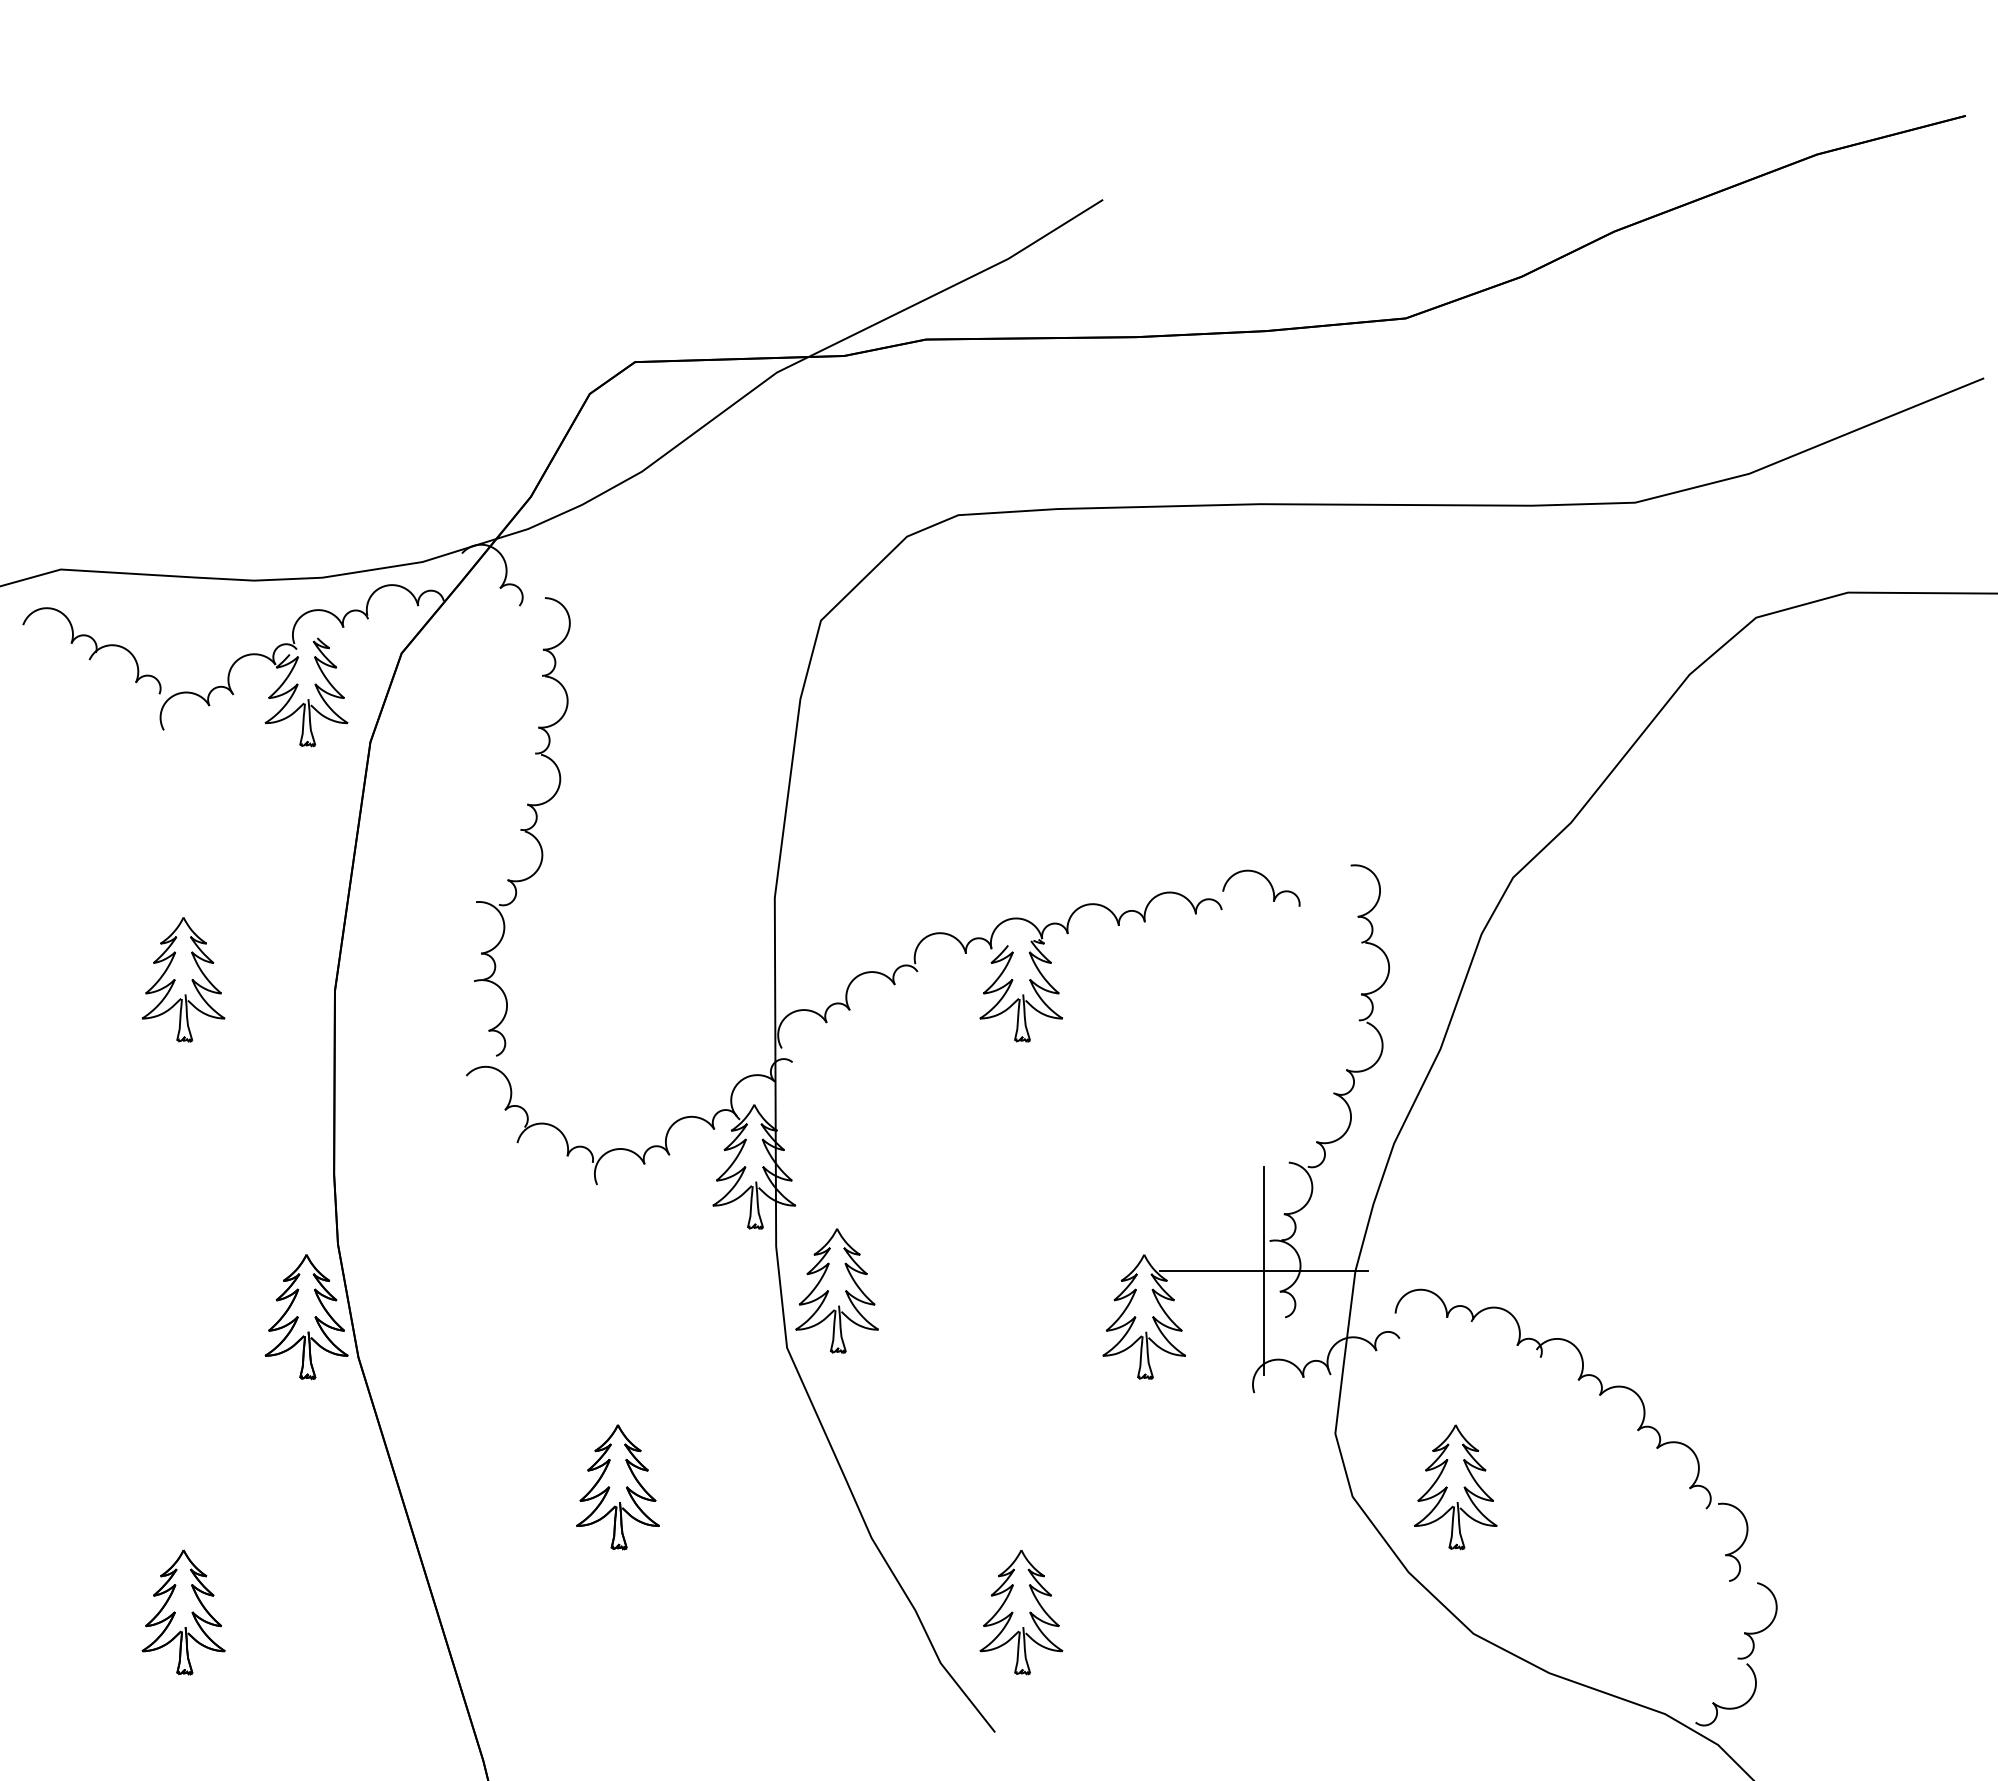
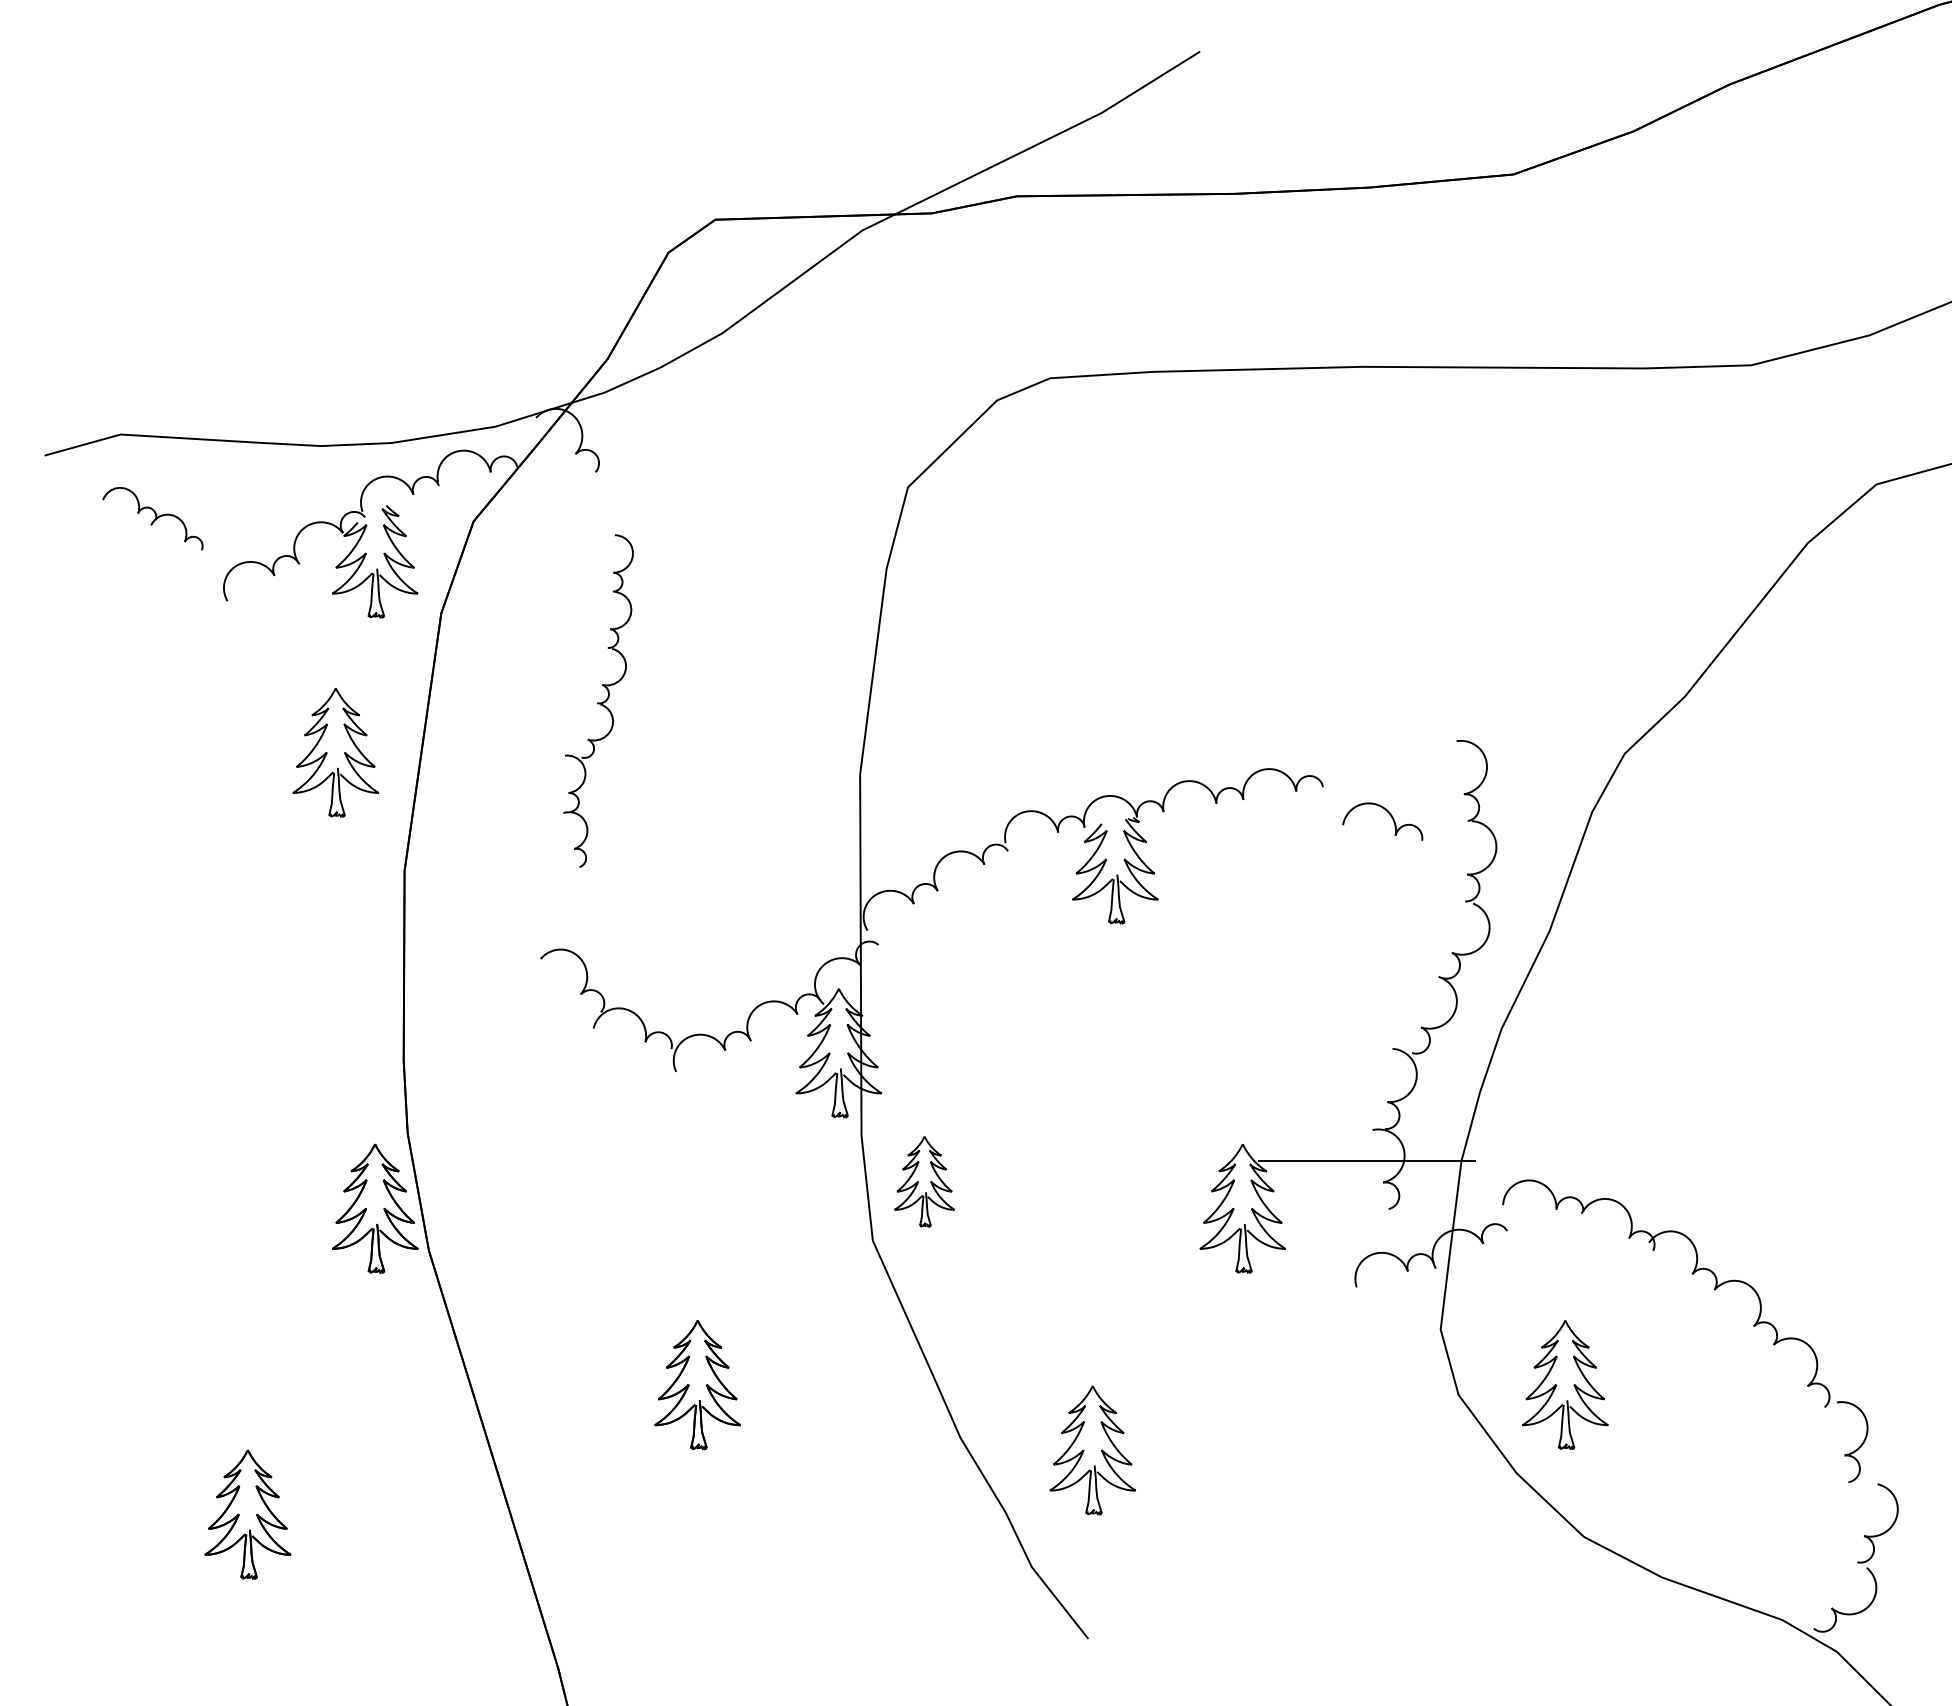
part: (91, 650) -> (152, 518), size x0.7
part: (521, 826) -> (597, 700), size x0.7
part: (1267, 881) -> (1389, 814), moved
part: (183, 979) -> (335, 752), moved
line: (1263, 1270) -> (1366, 1160), removed
part: (836, 1290) -> (924, 1181), size x0.7
part: (1021, 1612) -> (1092, 1450), moved

